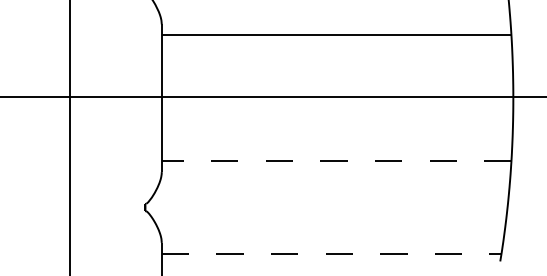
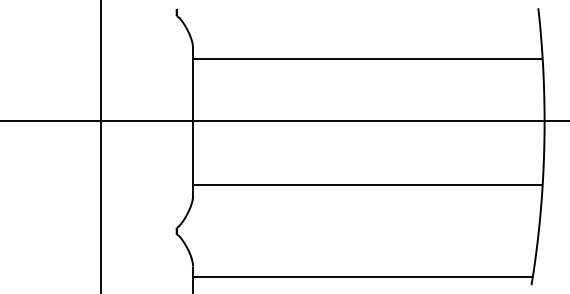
line: (336, 161) -> (367, 185), dashed -> solid
line: (331, 253) -> (362, 277), dashed -> solid

